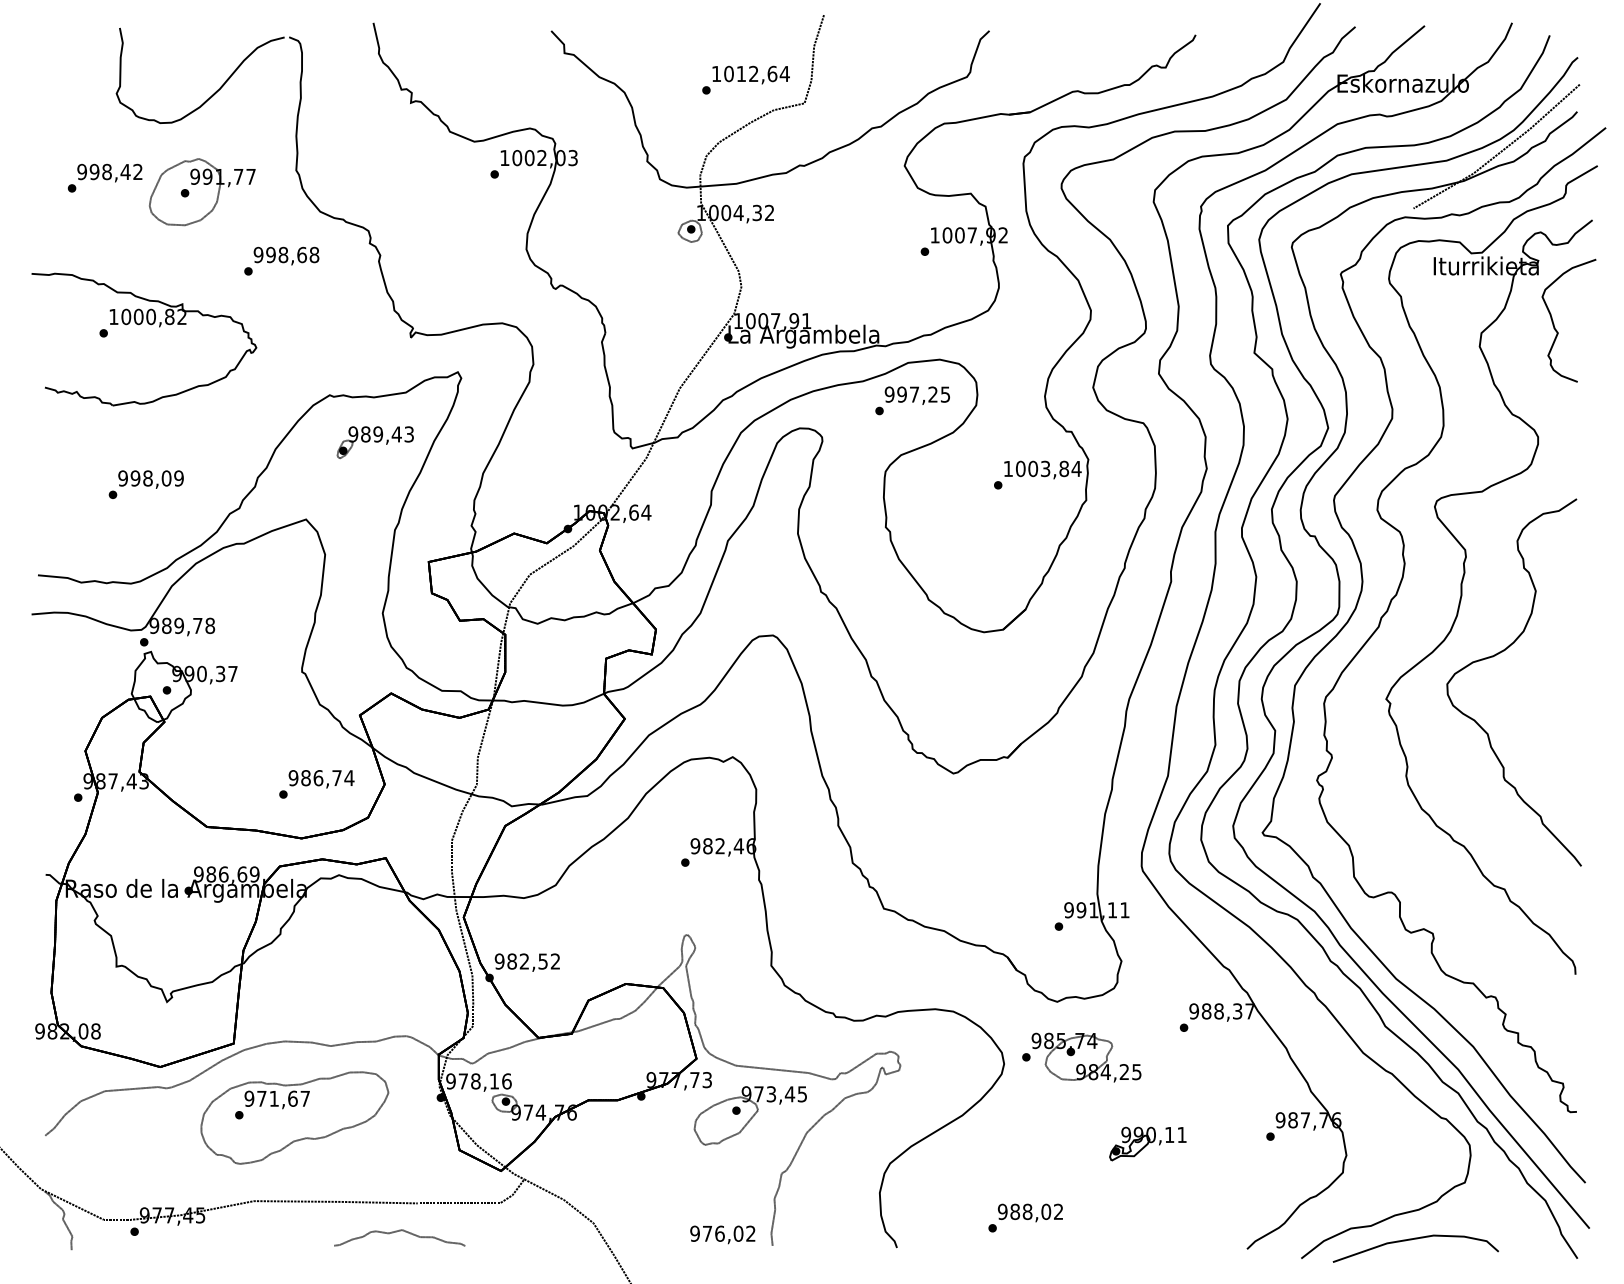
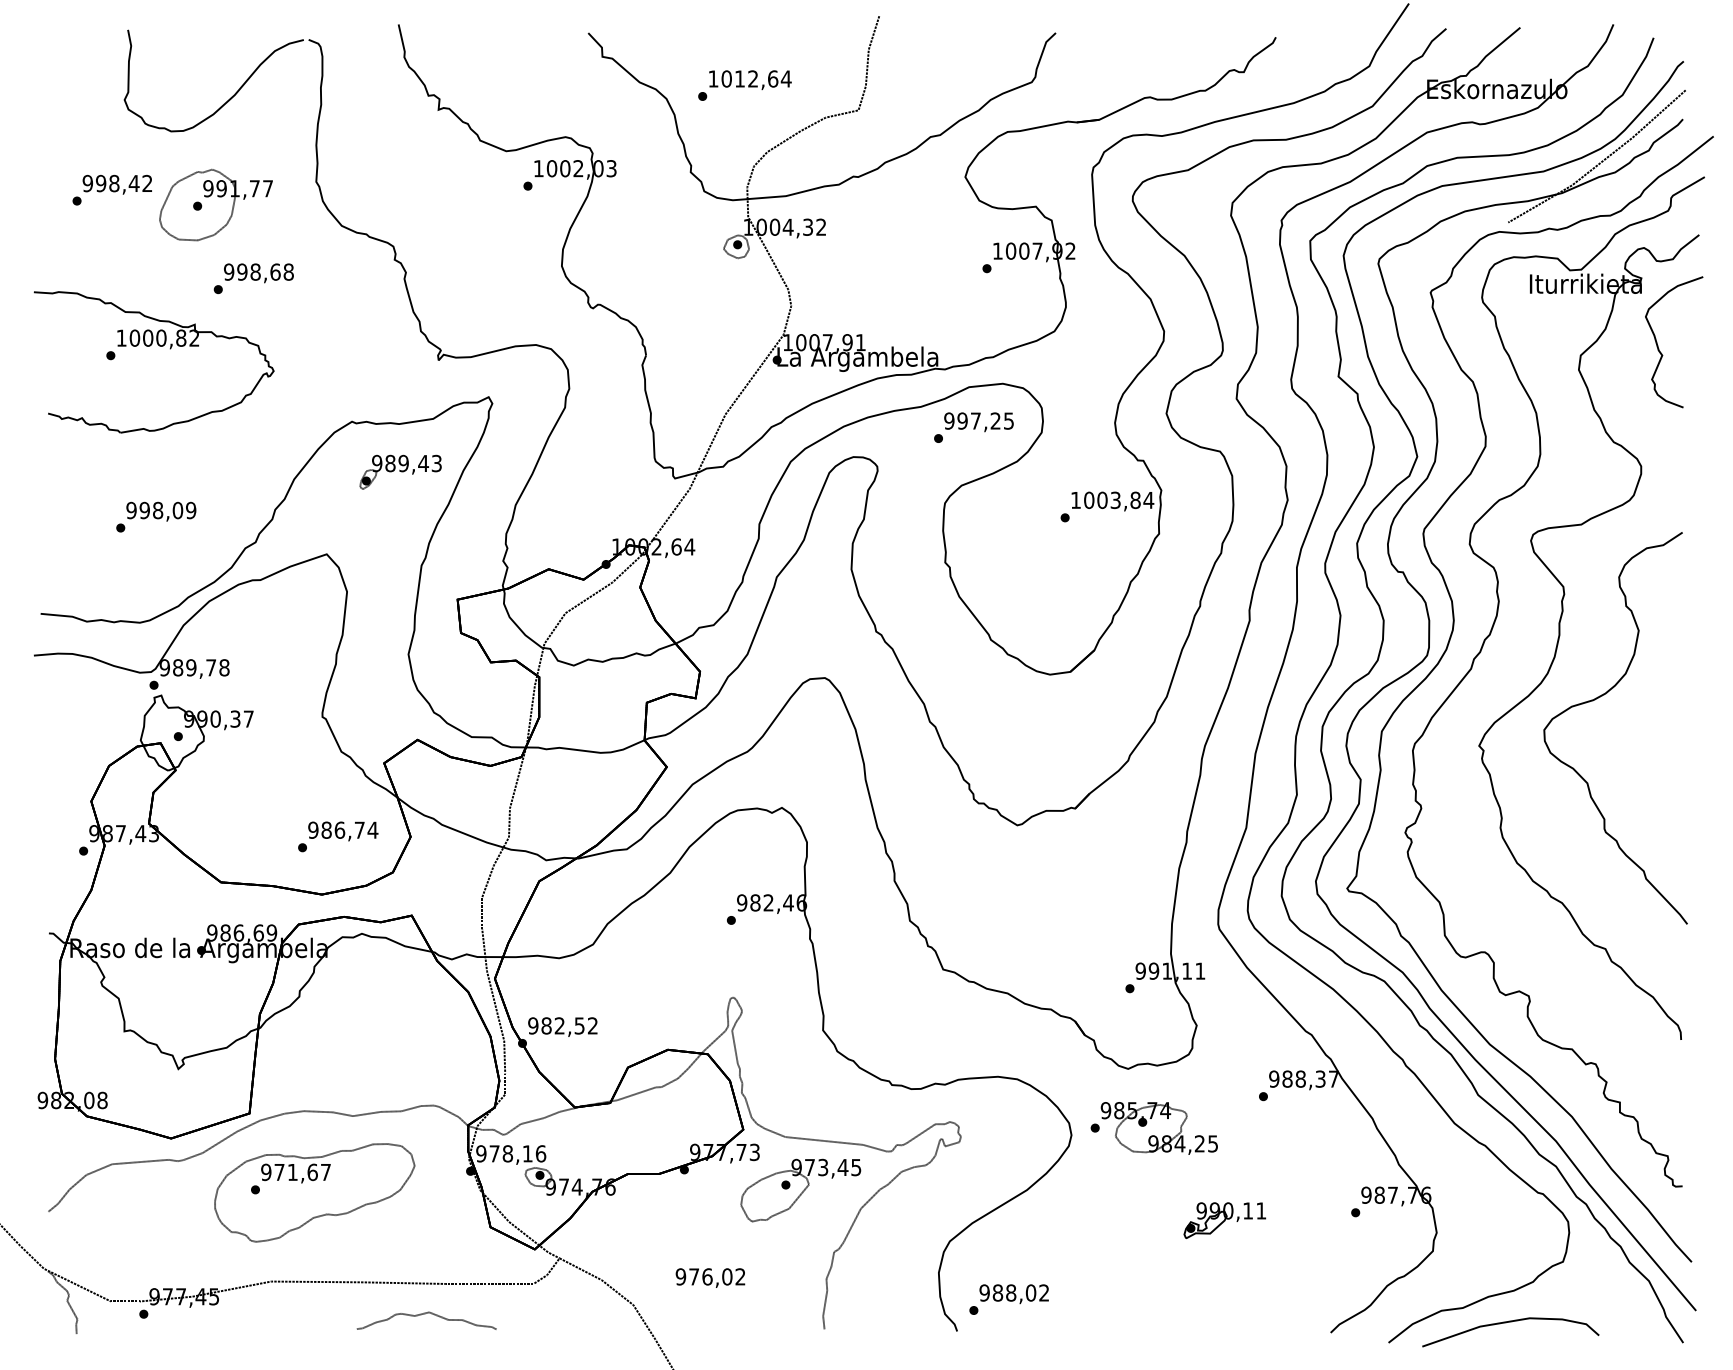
text: (745, 79) -> (744, 84), moved
text: (281, 260) -> (253, 277), moved
text: (1025, 1217) -> (1008, 1299), moved
text: (722, 1234) -> (710, 1277), moved

